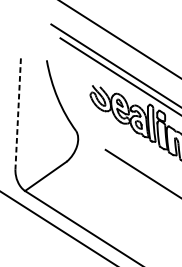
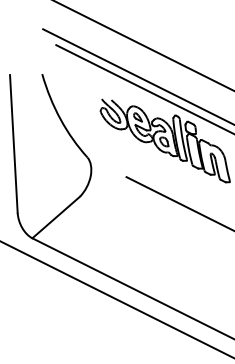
line: (17, 113) -> (13, 143), dashed -> solid

